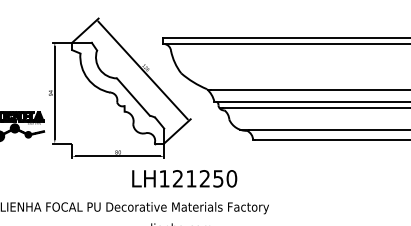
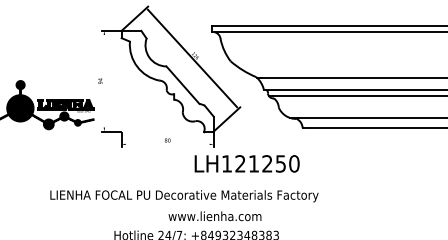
line: (54, 92) -> (104, 80), removed
line: (117, 156) -> (167, 144), removed
text: (183, 178) -> (246, 163), moved

